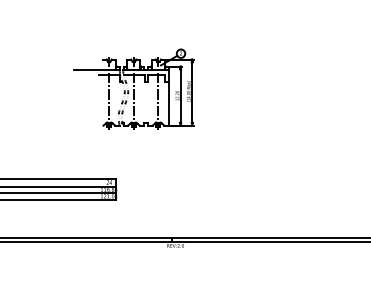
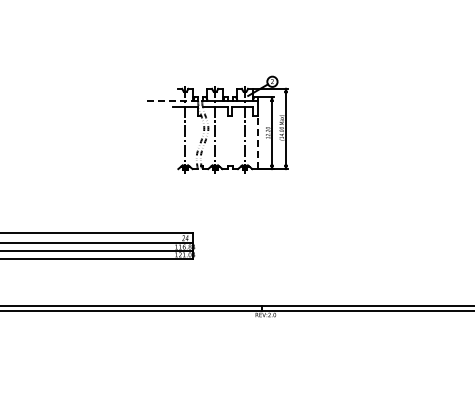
line: (97, 69) -> (170, 101), solid -> dashed
line: (168, 103) -> (257, 142), solid -> dashed

